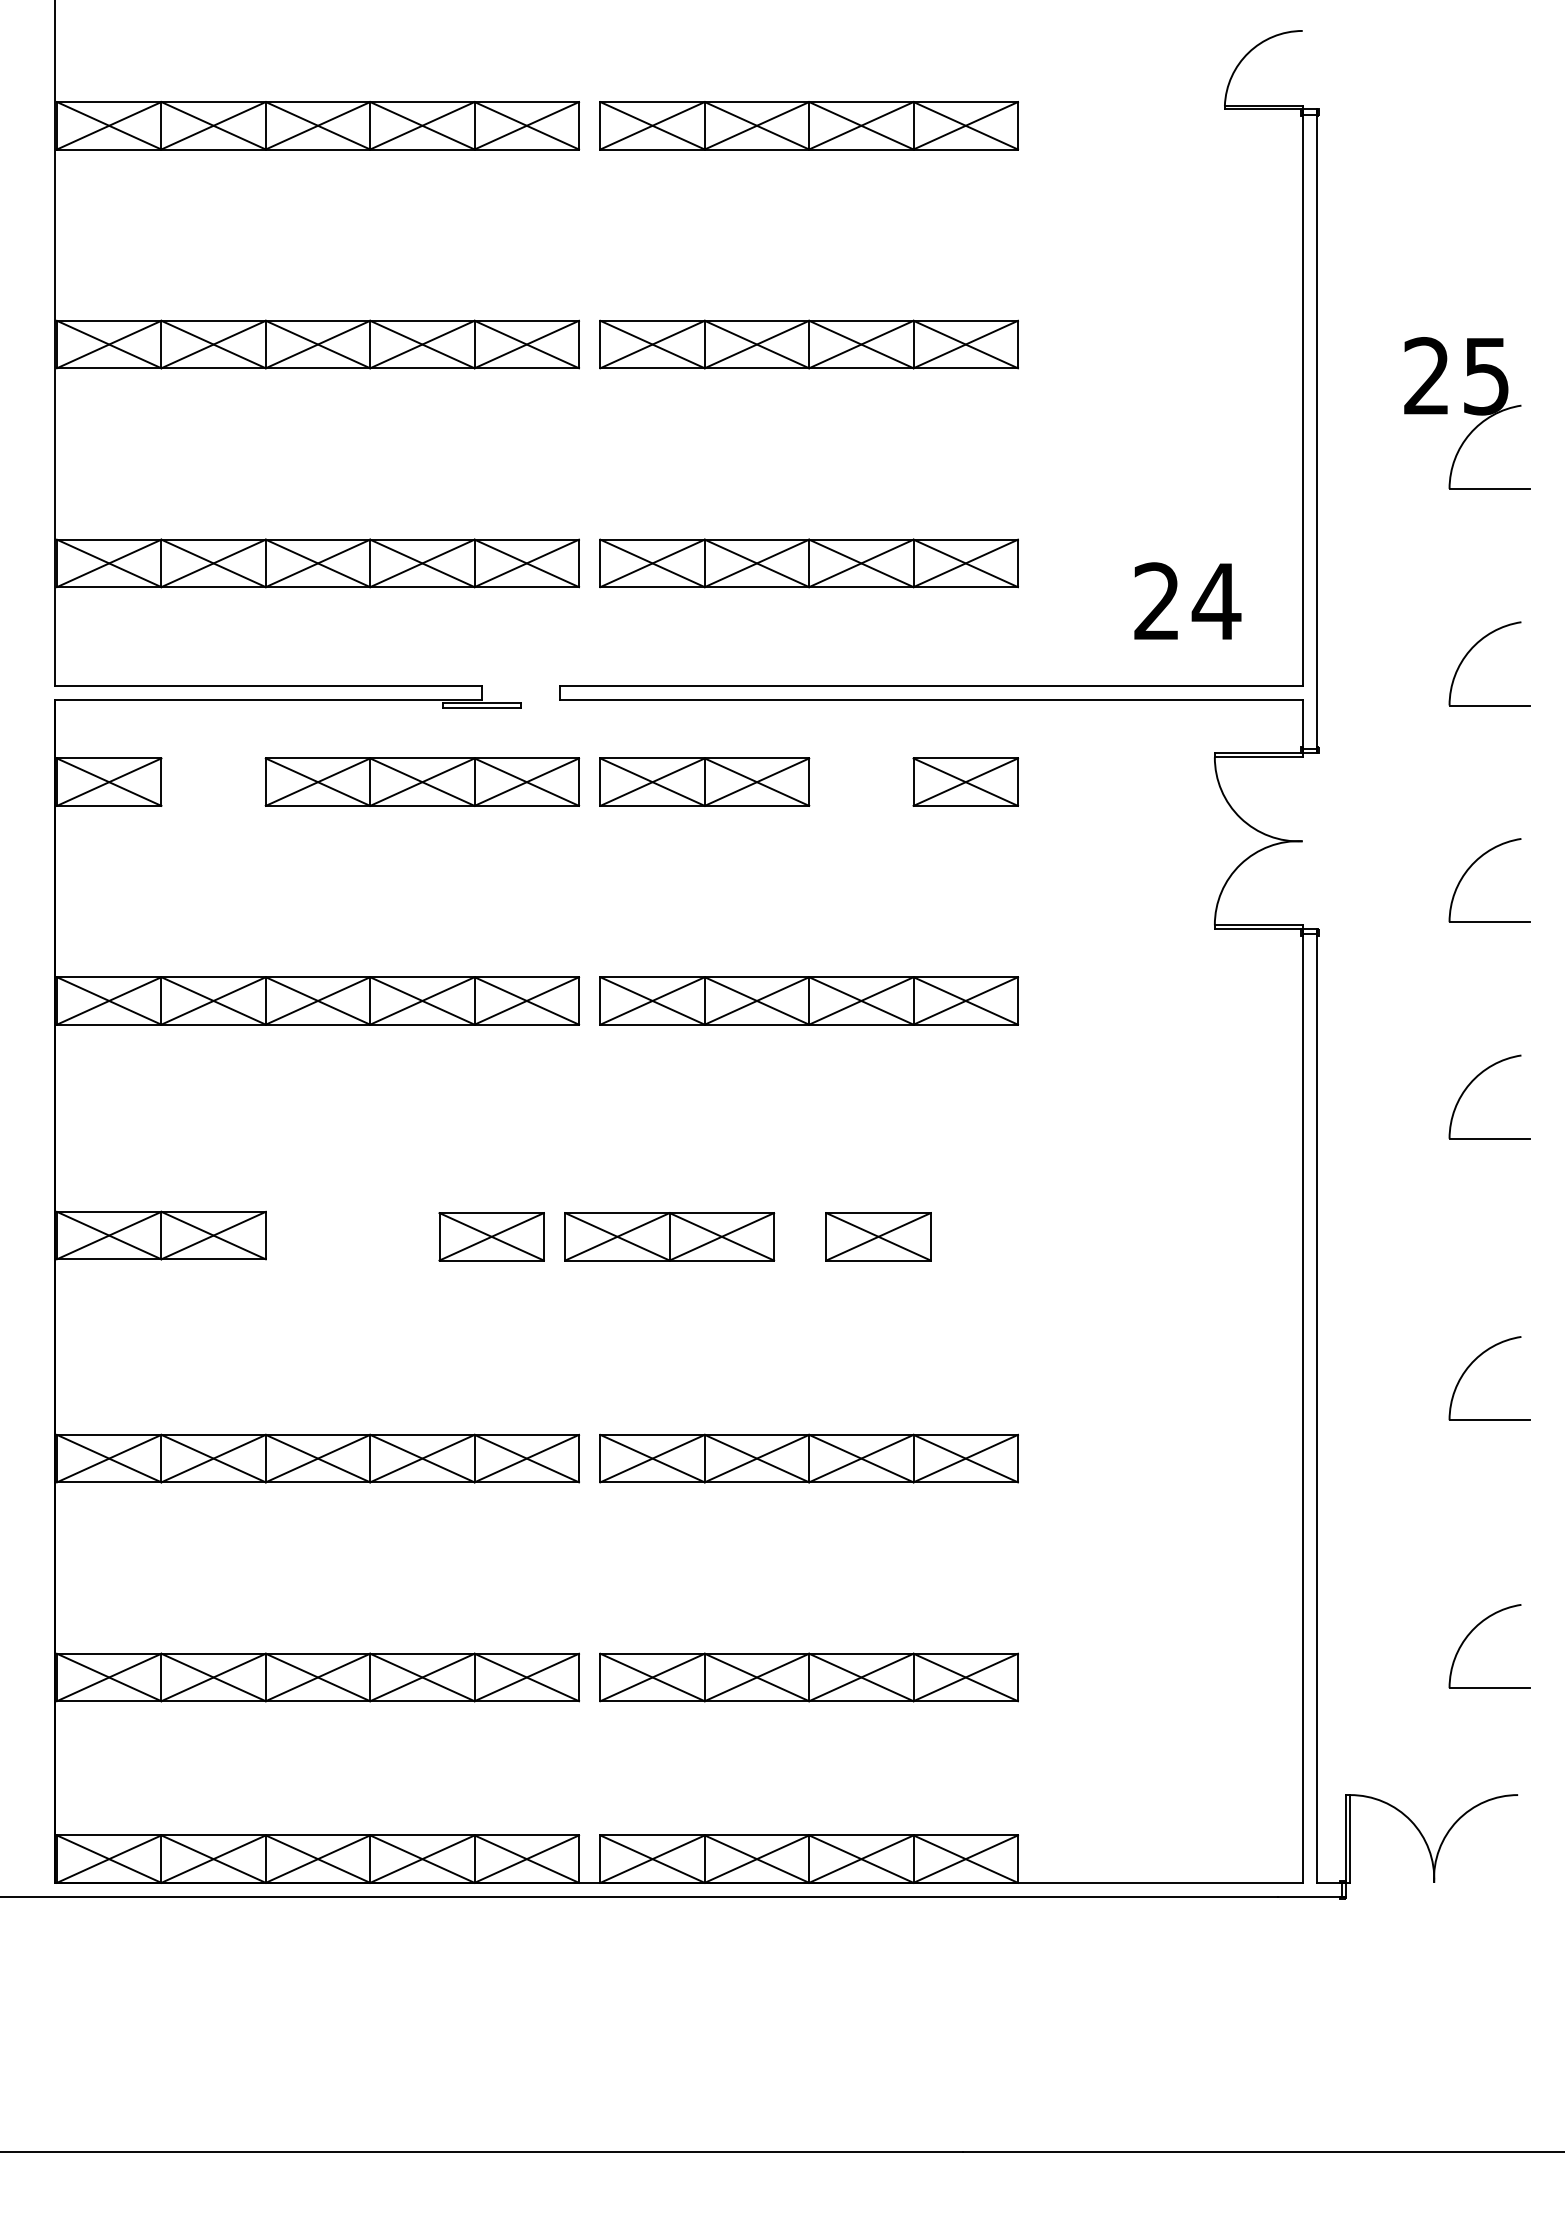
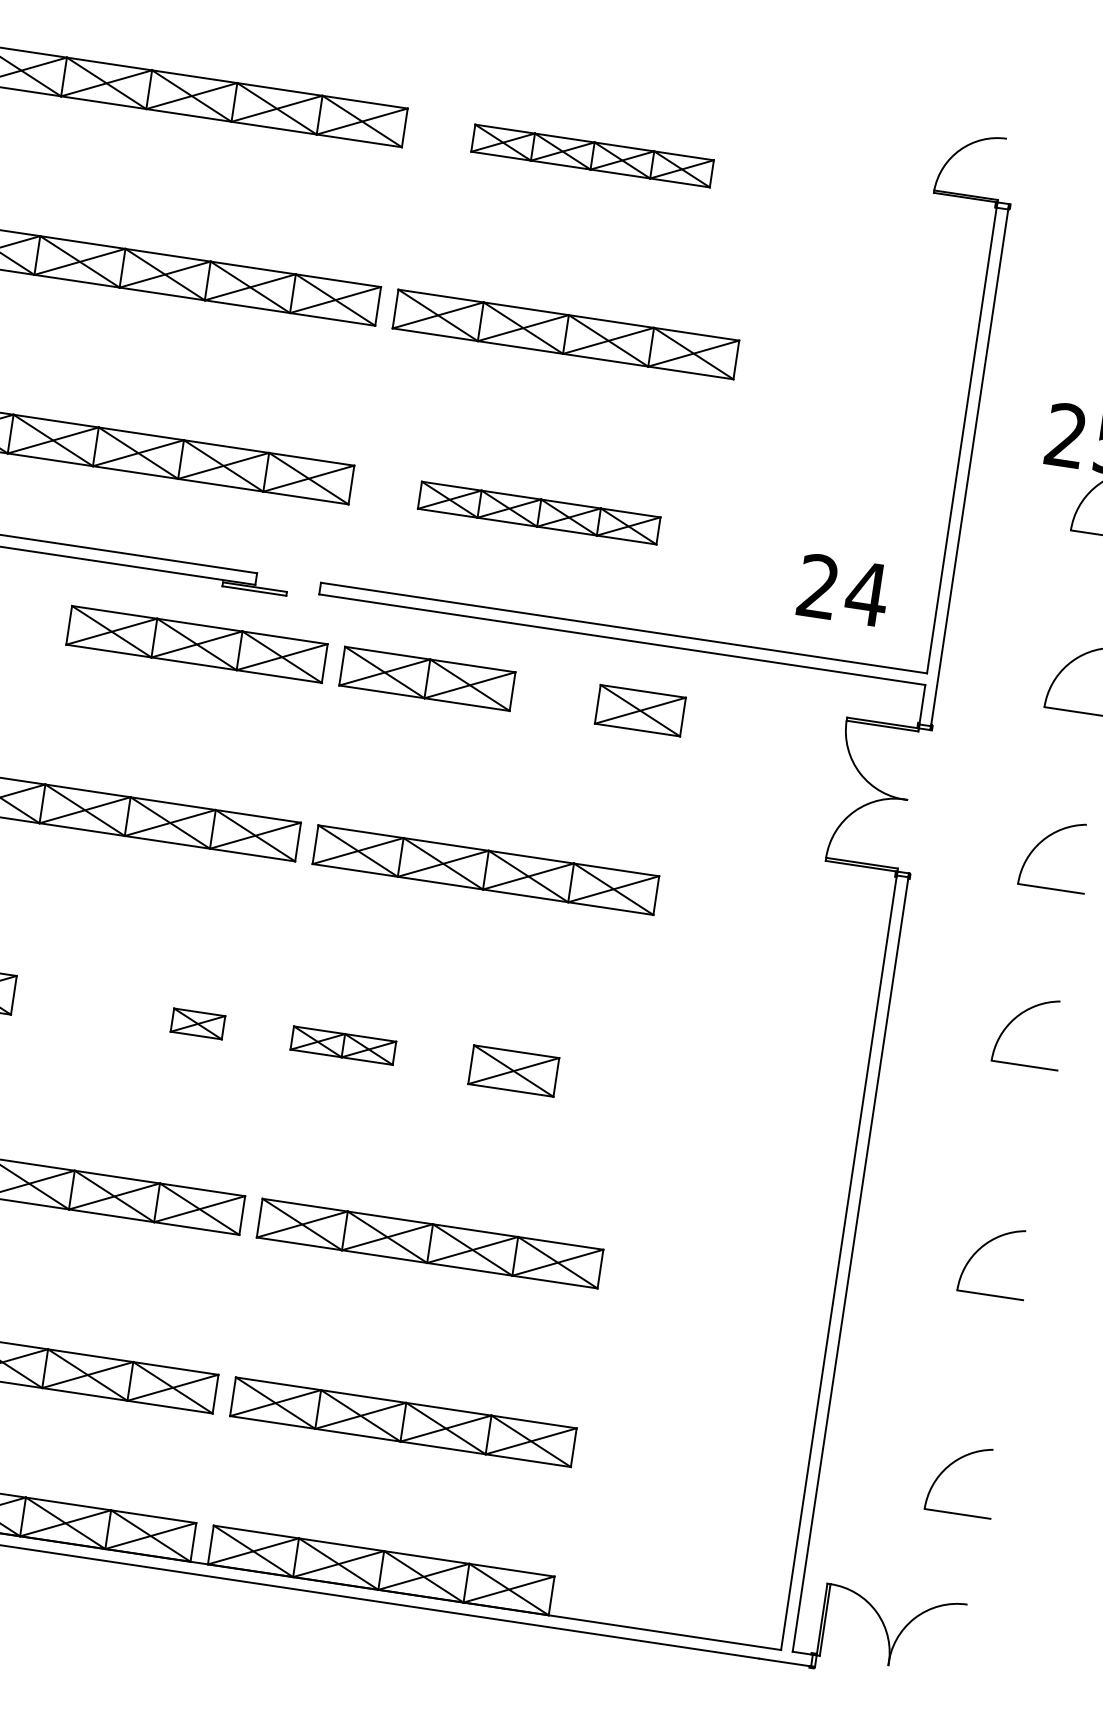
part: (808, 125) -> (592, 155), size x0.7
part: (808, 563) -> (538, 513), size x0.7
part: (491, 1236) -> (197, 1023), size x0.6
part: (669, 1236) -> (343, 1045), size x0.6

